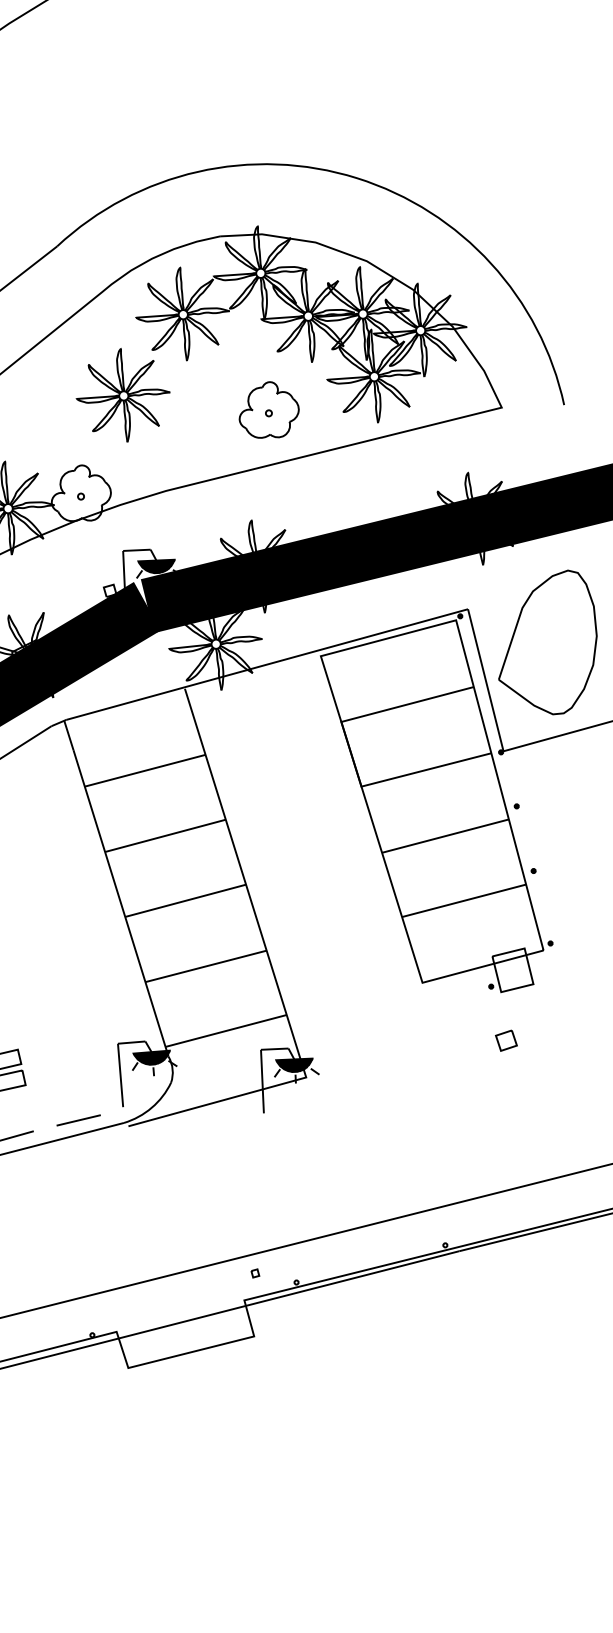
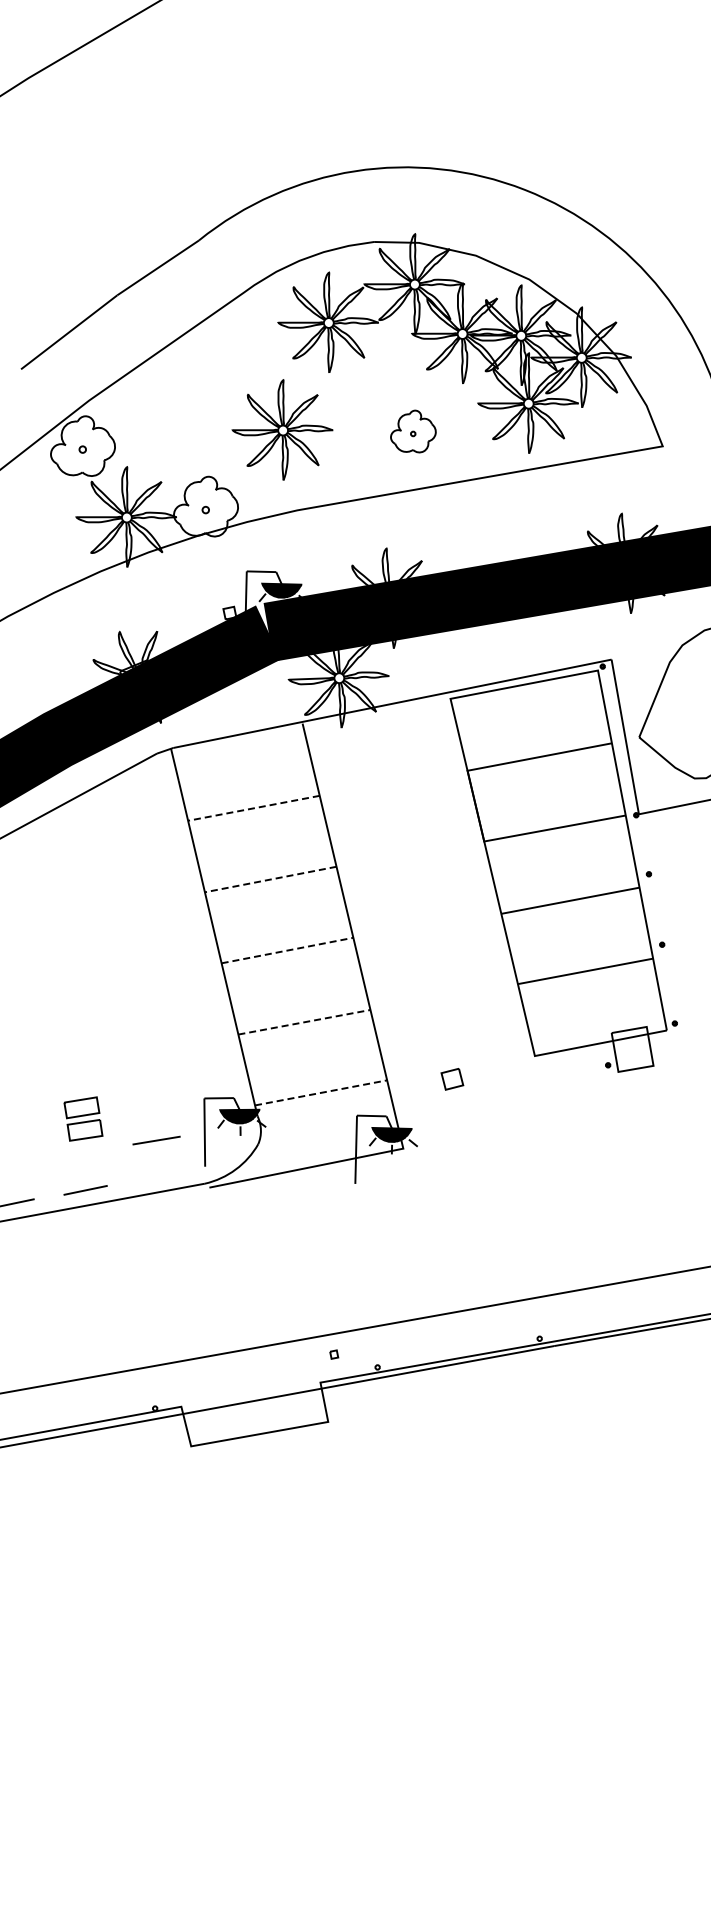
part: (123, 395) -> (282, 429), moved
part: (269, 410) -> (413, 431), size x0.7
line: (144, 770) -> (253, 808), solid -> dashed
line: (165, 835) -> (270, 879), solid -> dashed
line: (186, 900) -> (288, 950), solid -> dashed
line: (206, 966) -> (304, 1022), solid -> dashed
line: (226, 1030) -> (321, 1092), solid -> dashed
part: (506, 1040) -> (452, 1079), moved
line: (78, 1120) -> (156, 1140), moved

